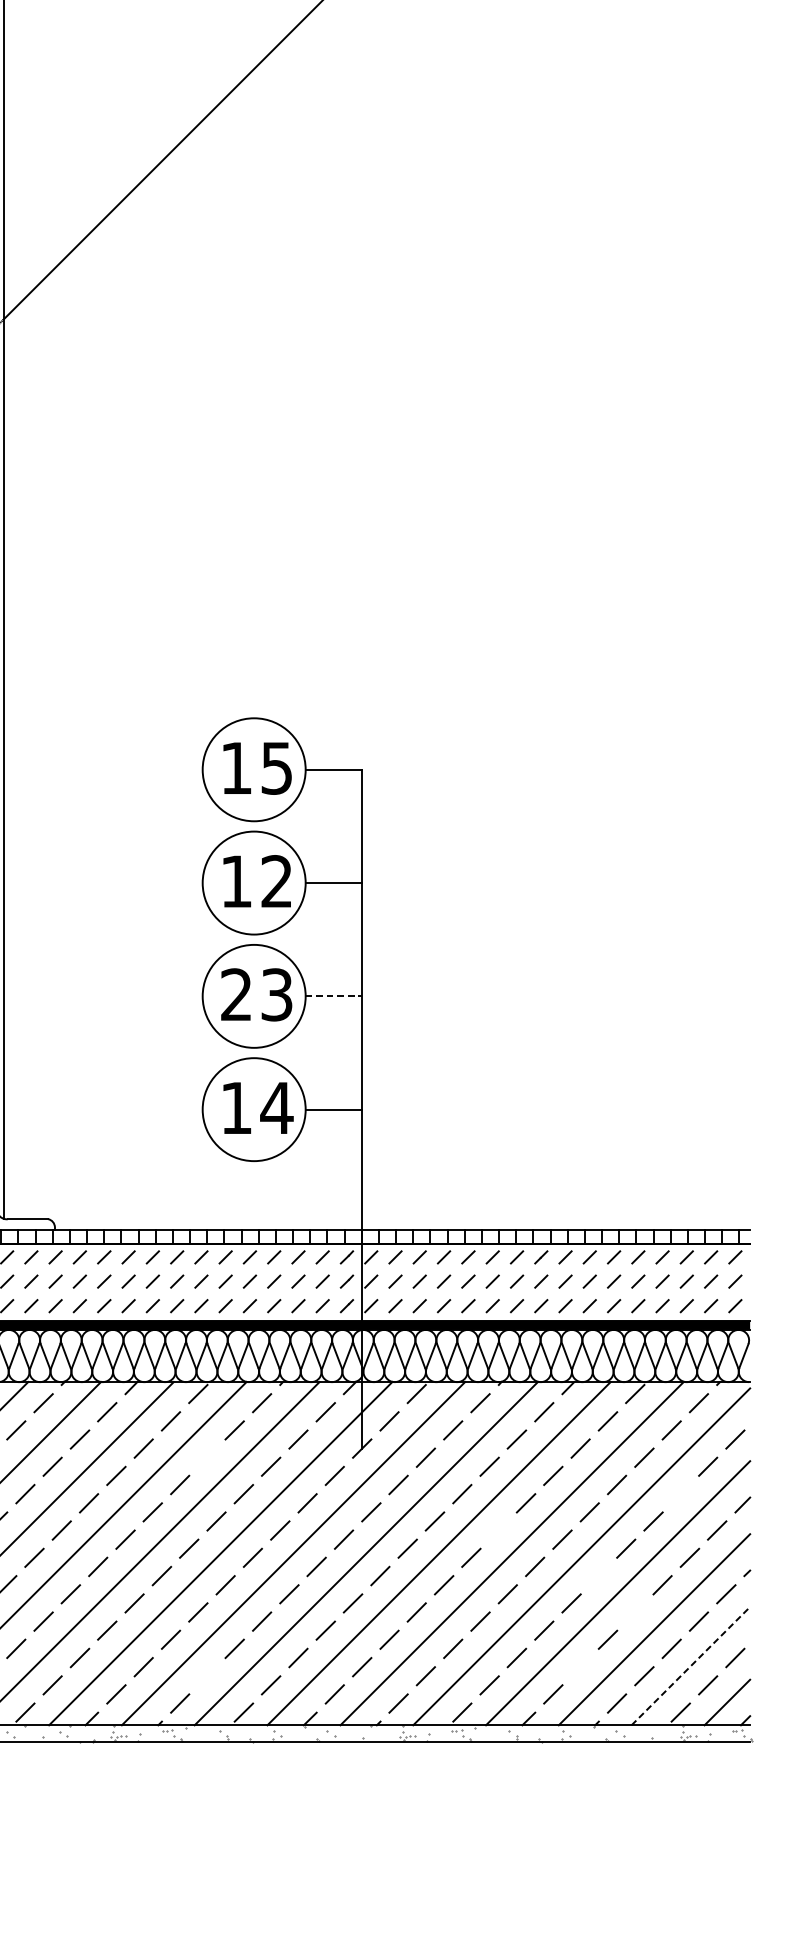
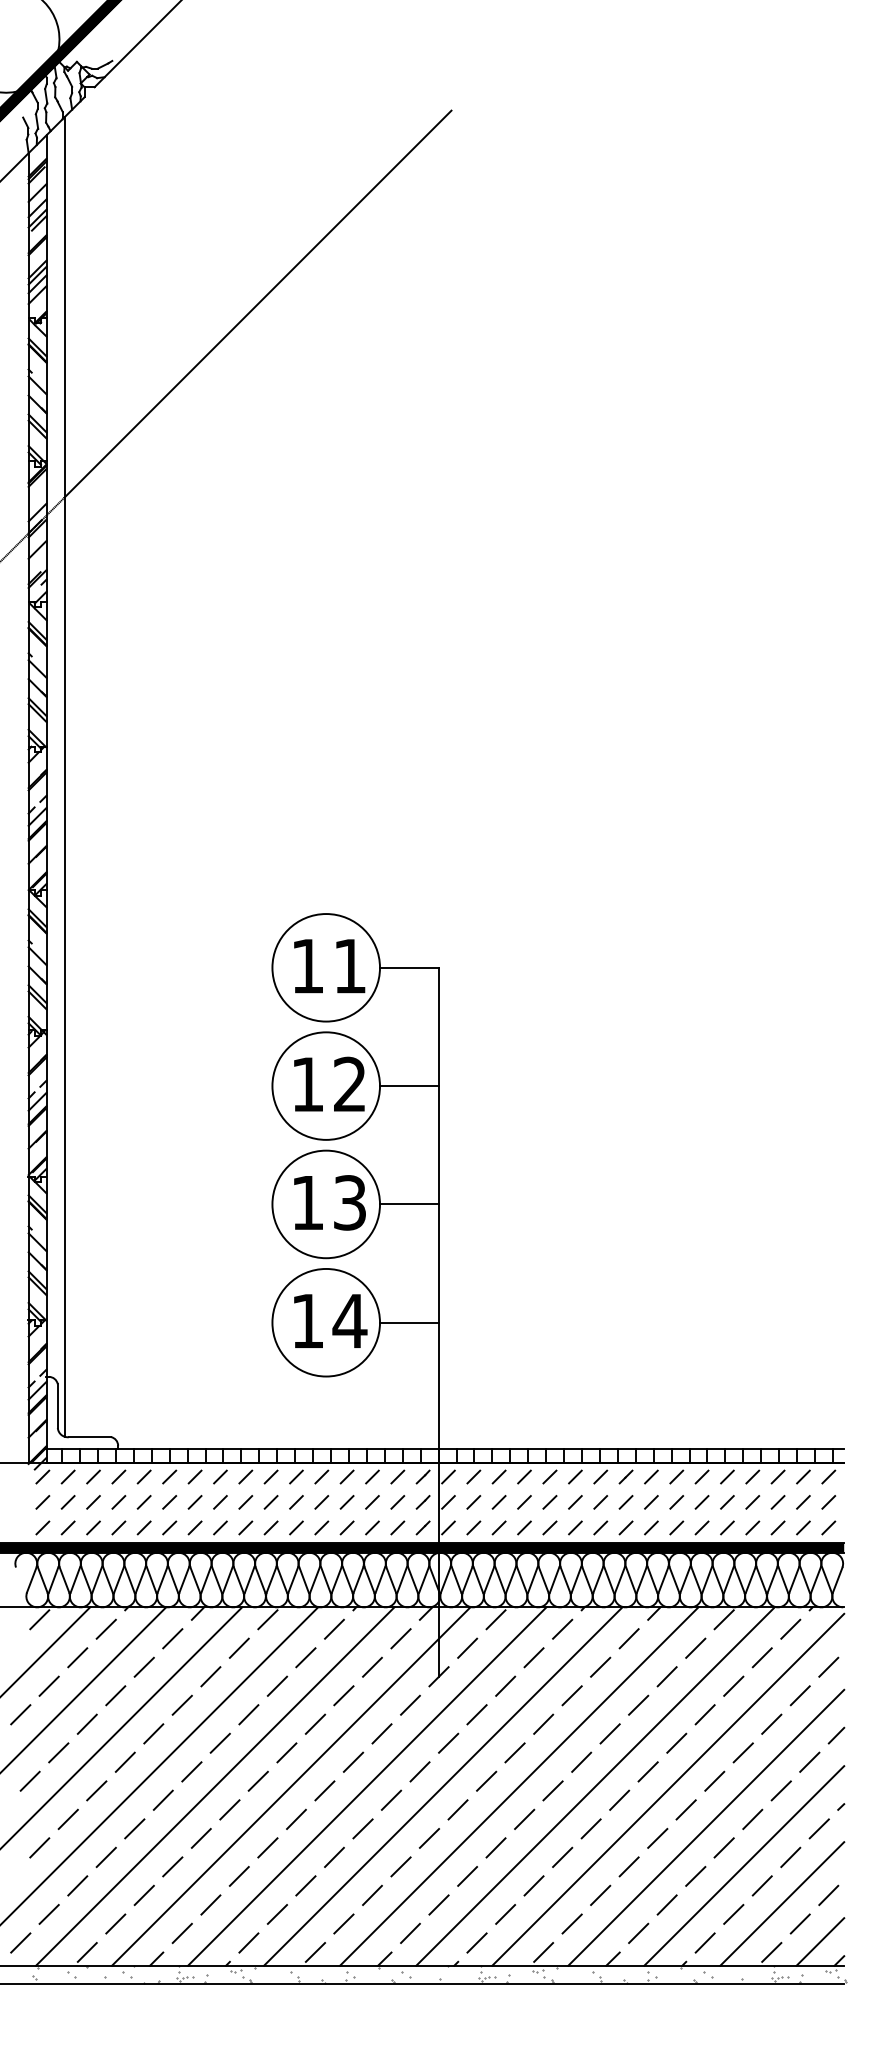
text: (276, 768) -> (349, 966), 15 -> 11
text: (235, 994) -> (306, 1202), 23 -> 13
line: (333, 996) -> (409, 1204), dashed -> solid
line: (207, 1456) -> (277, 1685), added
line: (680, 1493) -> (771, 1723), added
line: (498, 1529) -> (581, 1761), added
line: (598, 1575) -> (685, 1809), added
line: (634, 1612) -> (723, 1847), added
line: (691, 1665) -> (782, 1903), dashed -> solid
line: (579, 1666) -> (666, 1904), added
line: (207, 1676) -> (277, 1914), added

